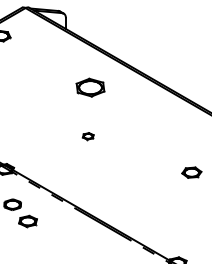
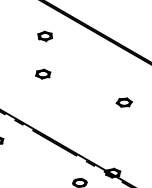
part: (90, 87) -> (45, 35), size x0.62
part: (88, 136) -> (43, 74), size x1.67

